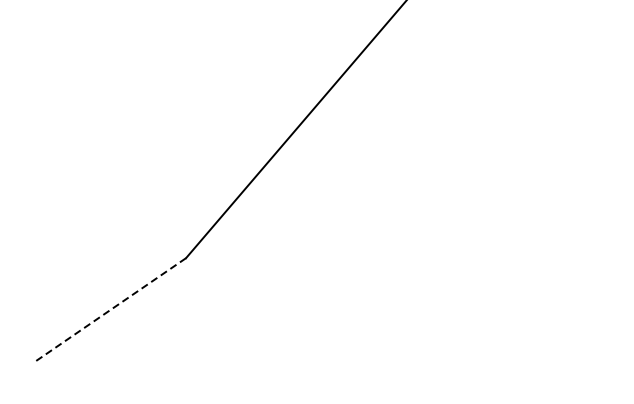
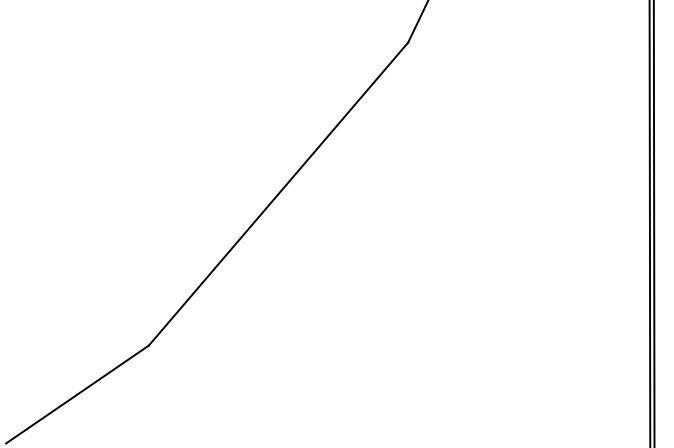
line: (110, 309) -> (77, 394), dashed -> solid

